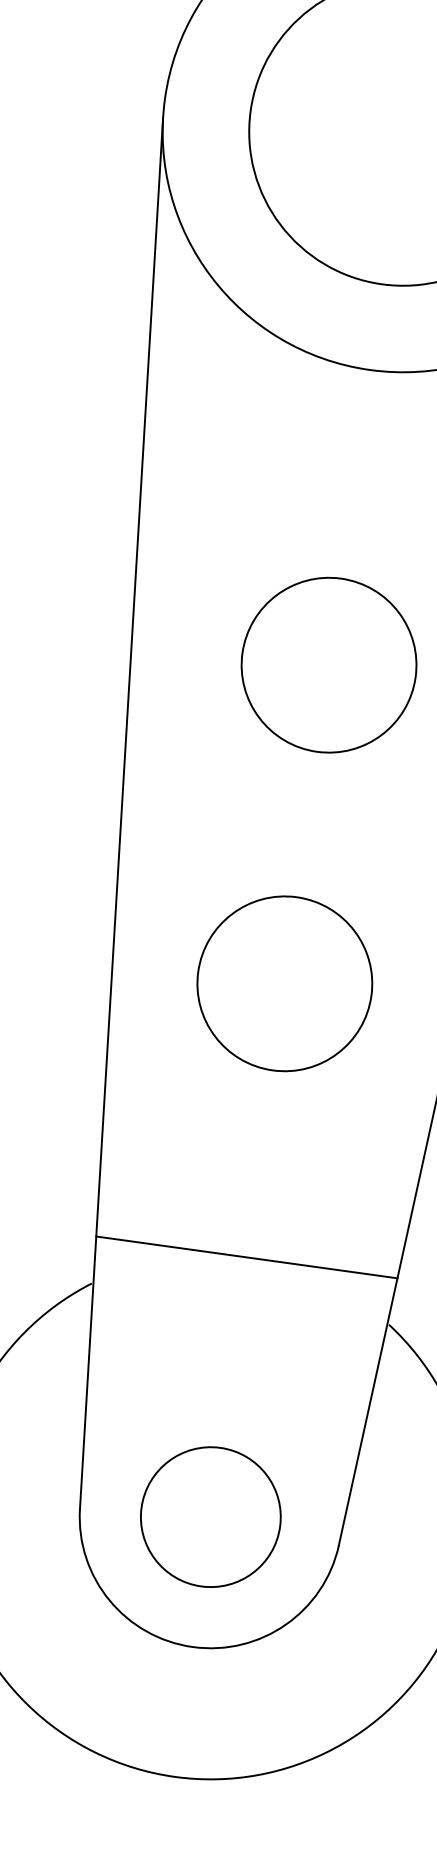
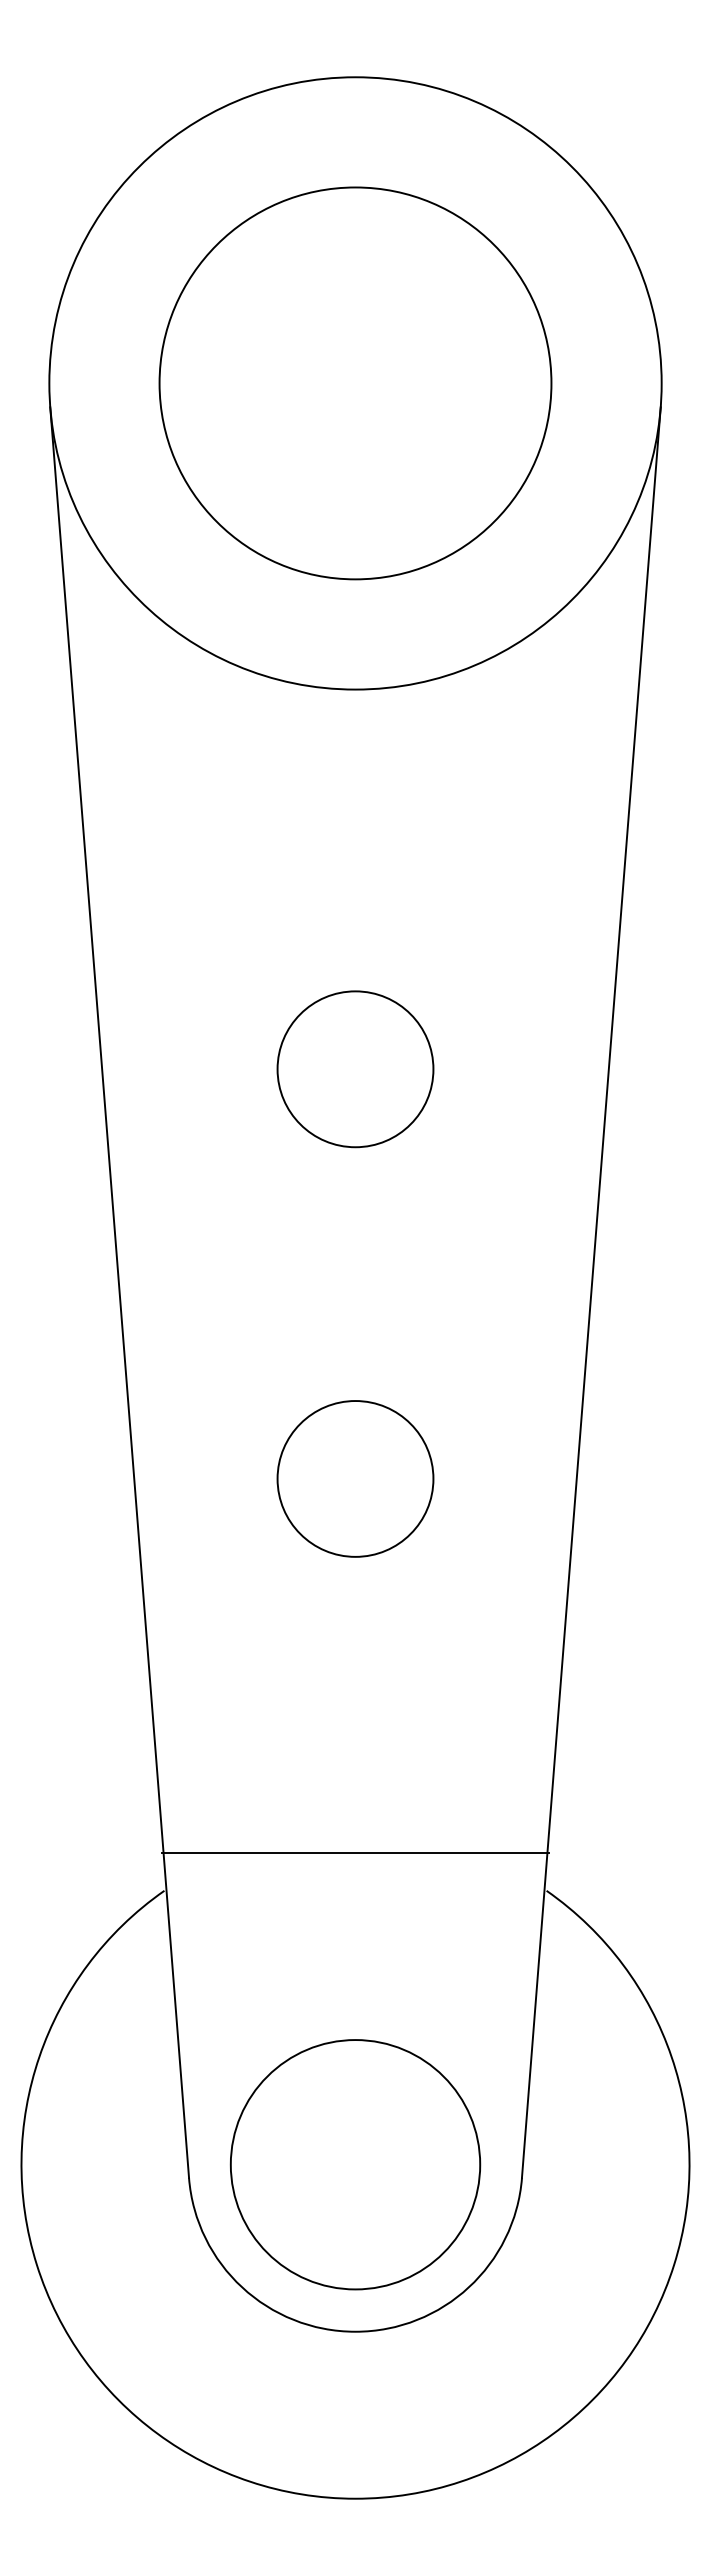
circle: (329, 665) -> (355, 1069), size x0.7
circle: (284, 983) -> (355, 1478), size x0.7
line: (246, 1257) -> (355, 1852), moved
circle: (210, 1516) -> (355, 2164), size x1.4

